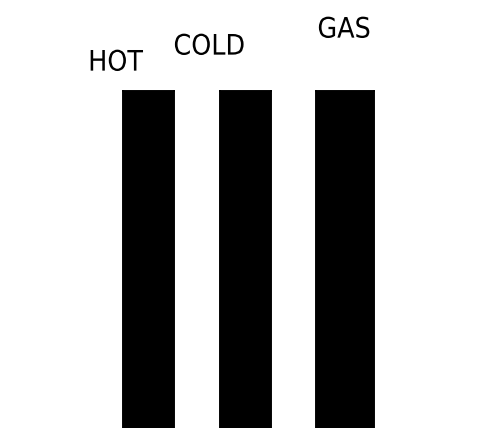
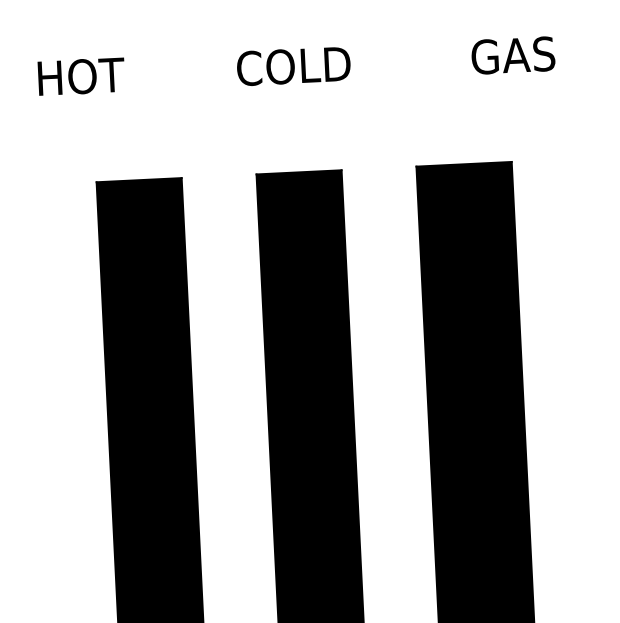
text: (344, 26) -> (513, 54), moved
text: (209, 43) -> (294, 64), moved
text: (116, 59) -> (81, 75), moved

